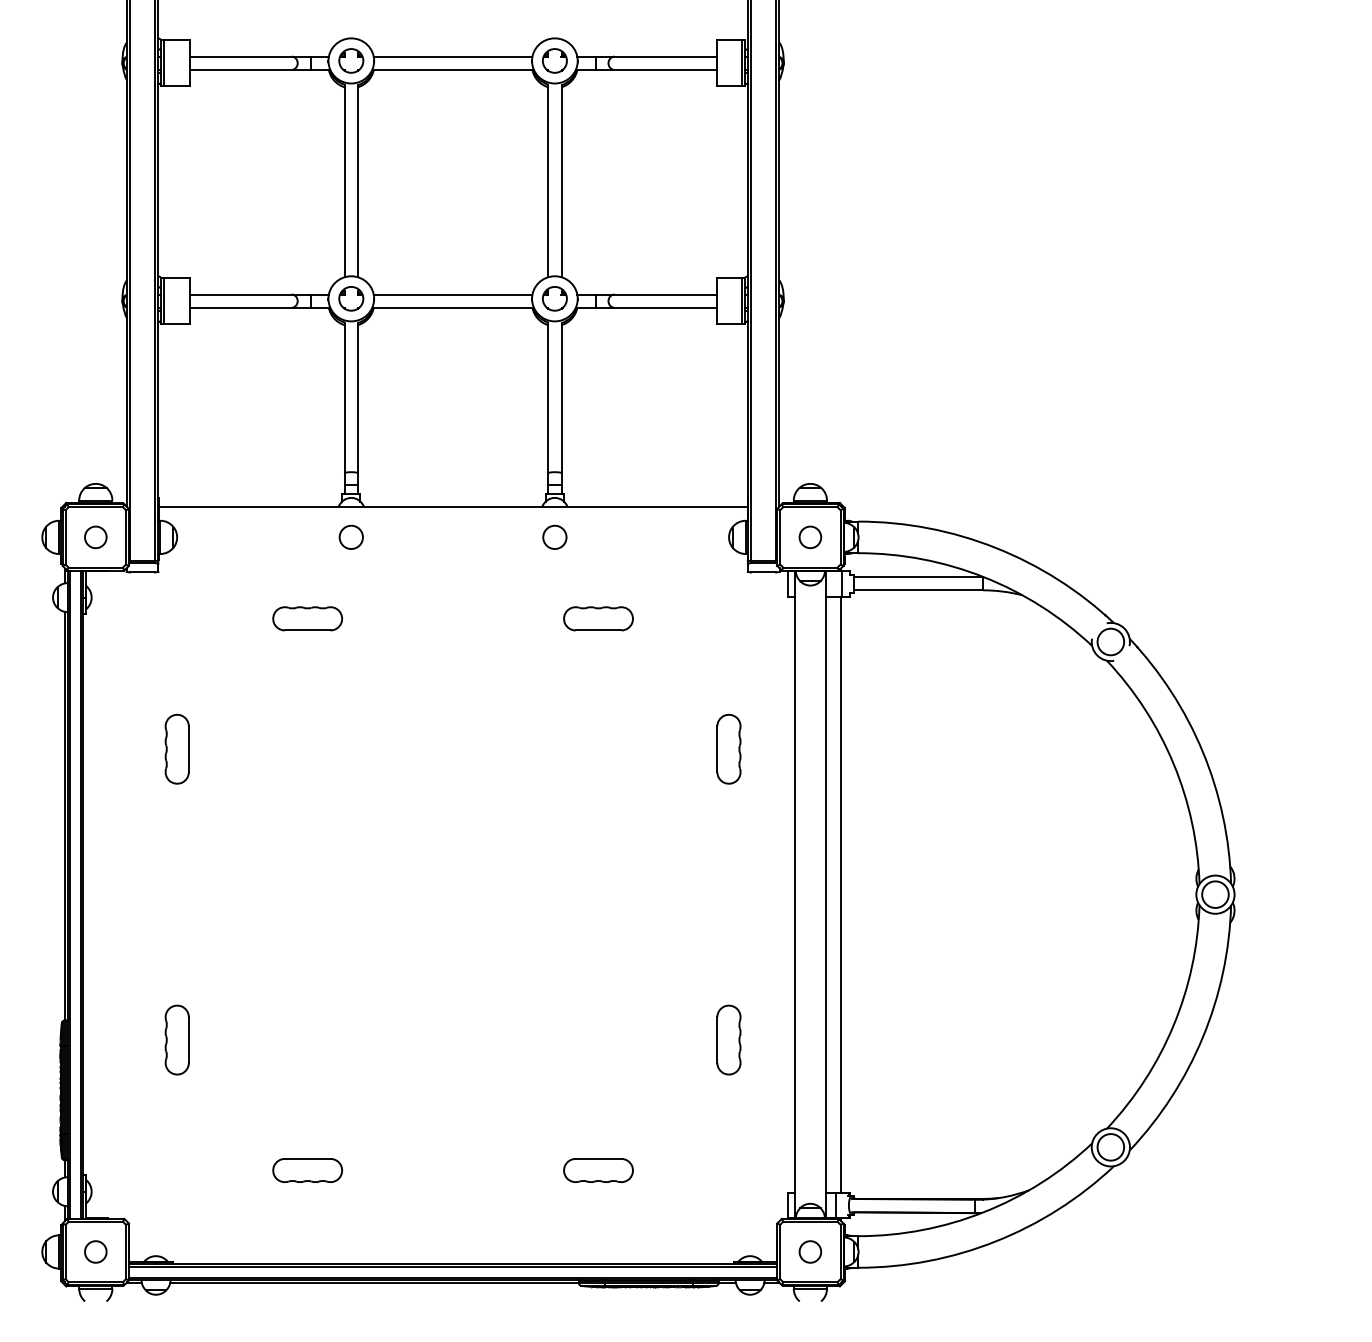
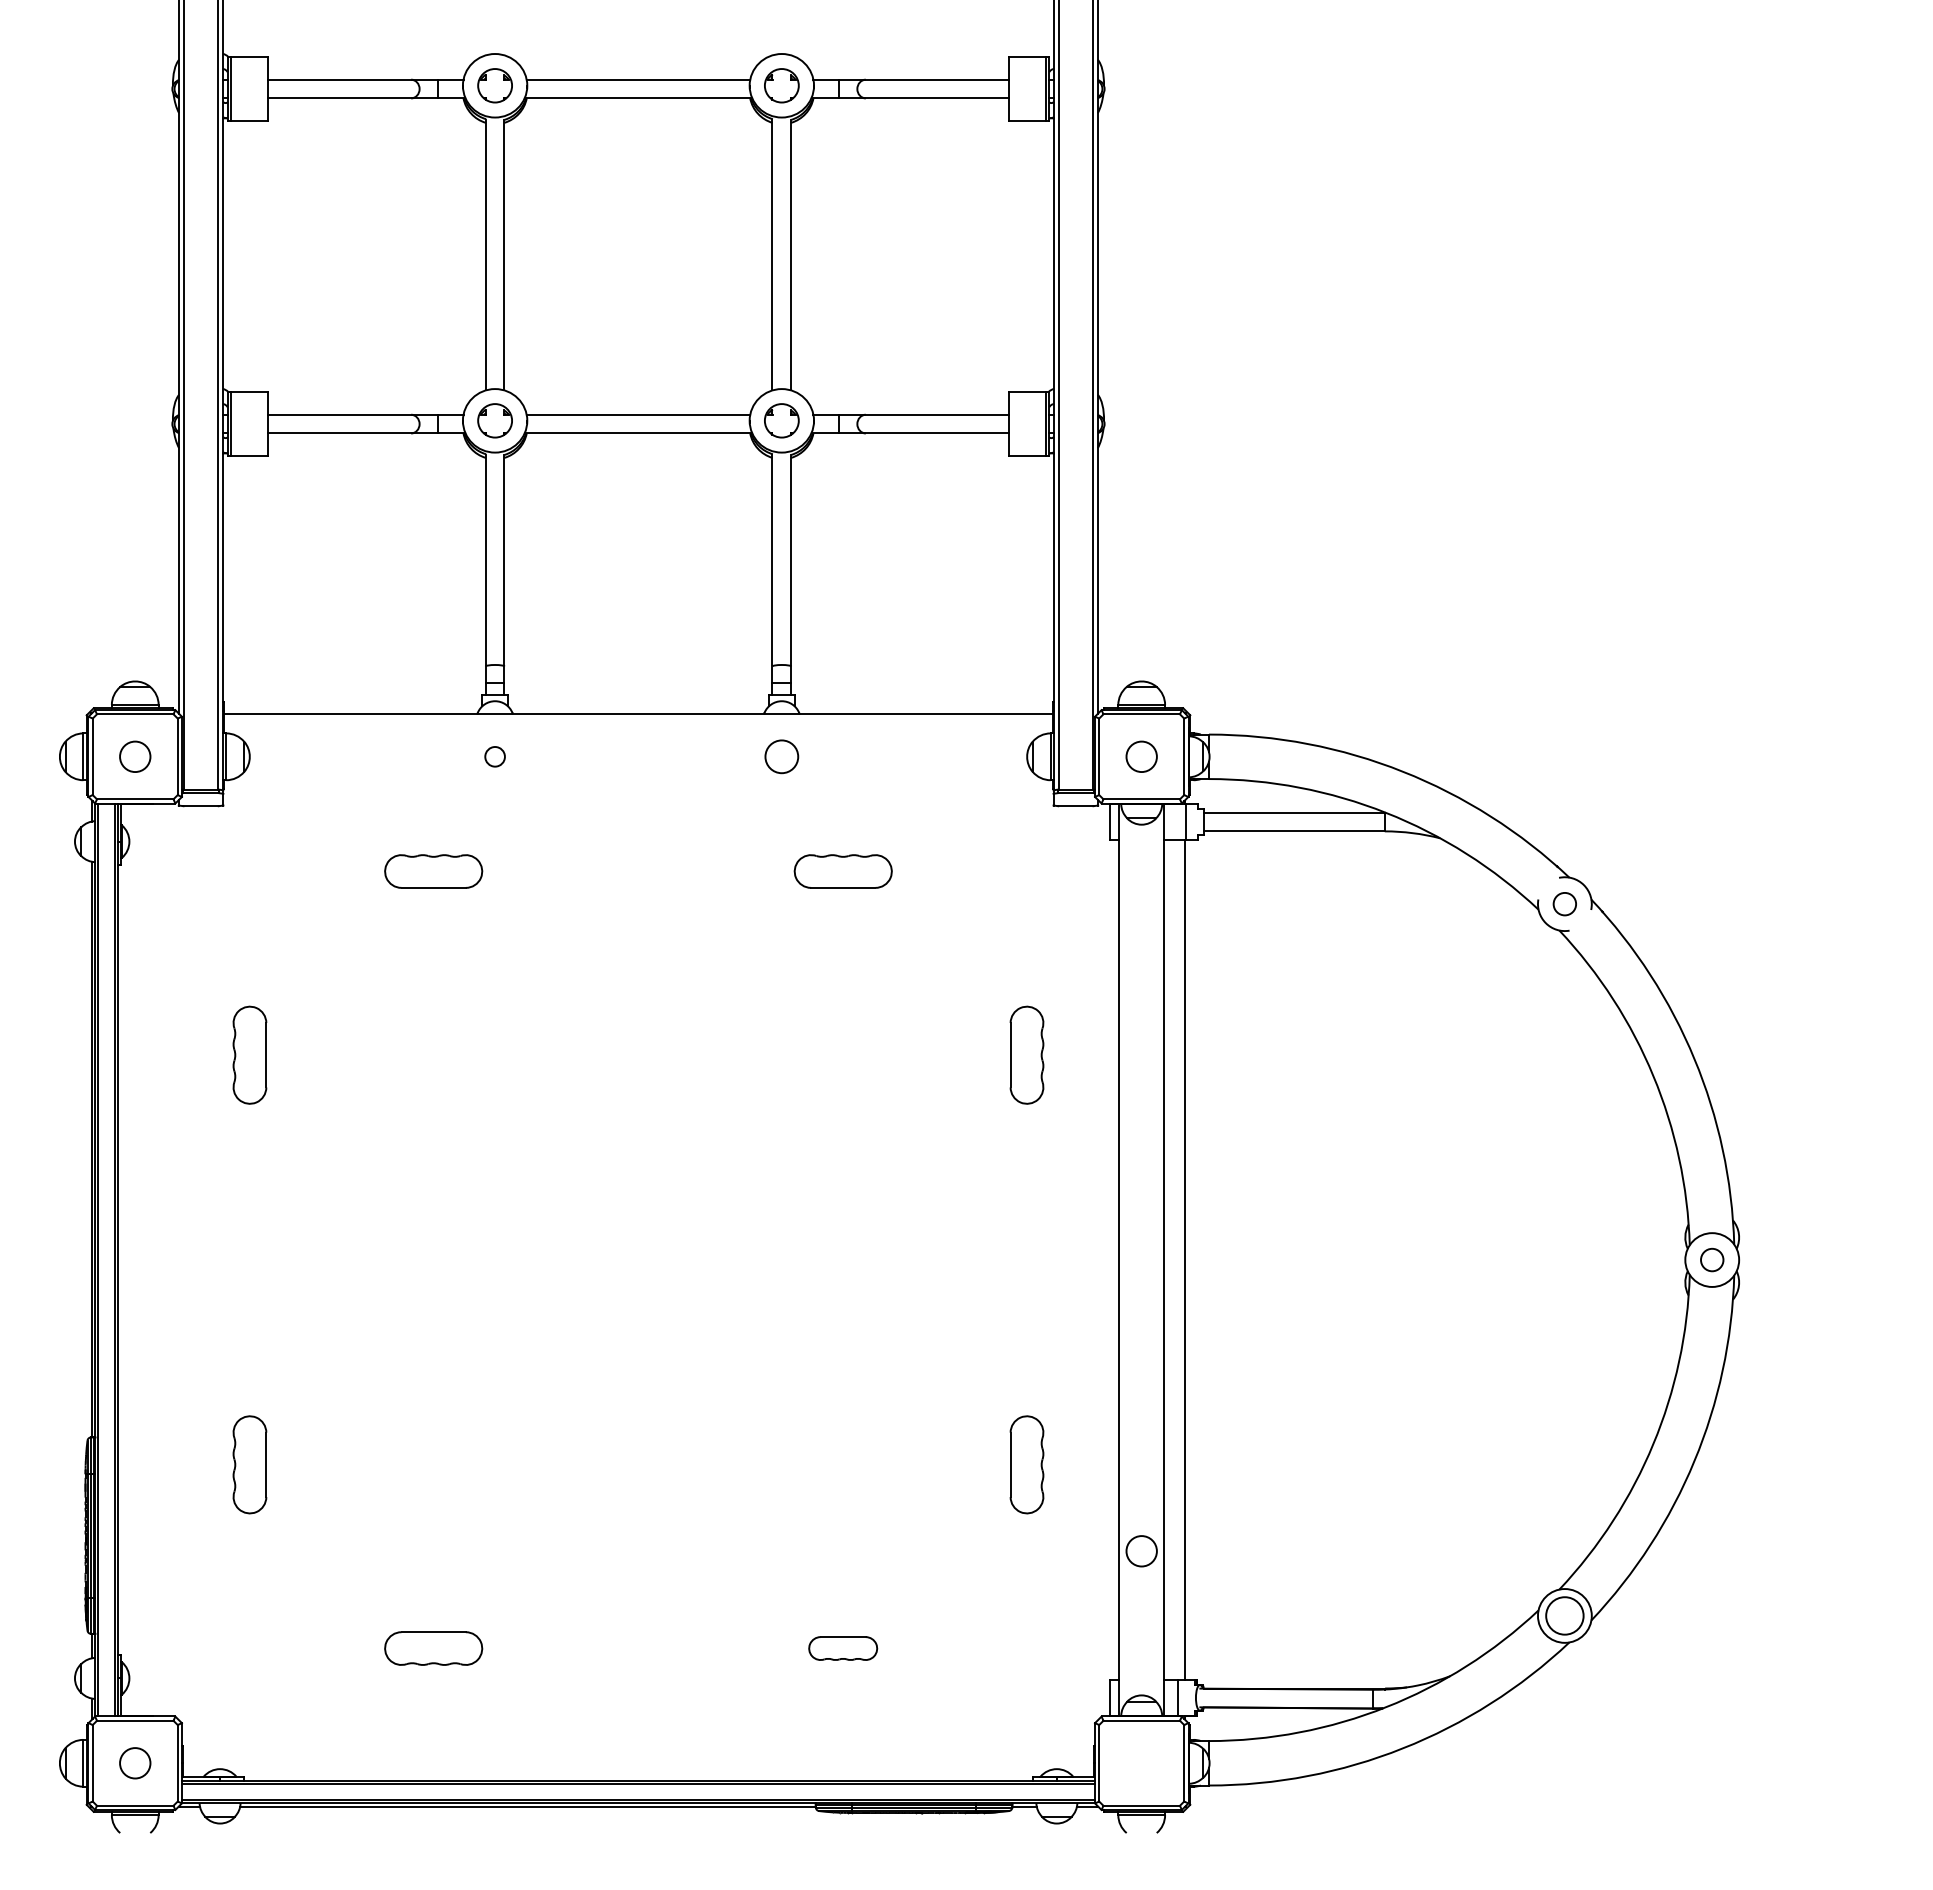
circle: (350, 537) -> (494, 756), size x0.6
circle: (1110, 641) -> (1564, 903), size x0.6
circle: (1214, 894) -> (1711, 1259), size x0.6
part: (597, 1170) -> (842, 1648), size x0.7
circle: (810, 1252) -> (1141, 1551), moved

